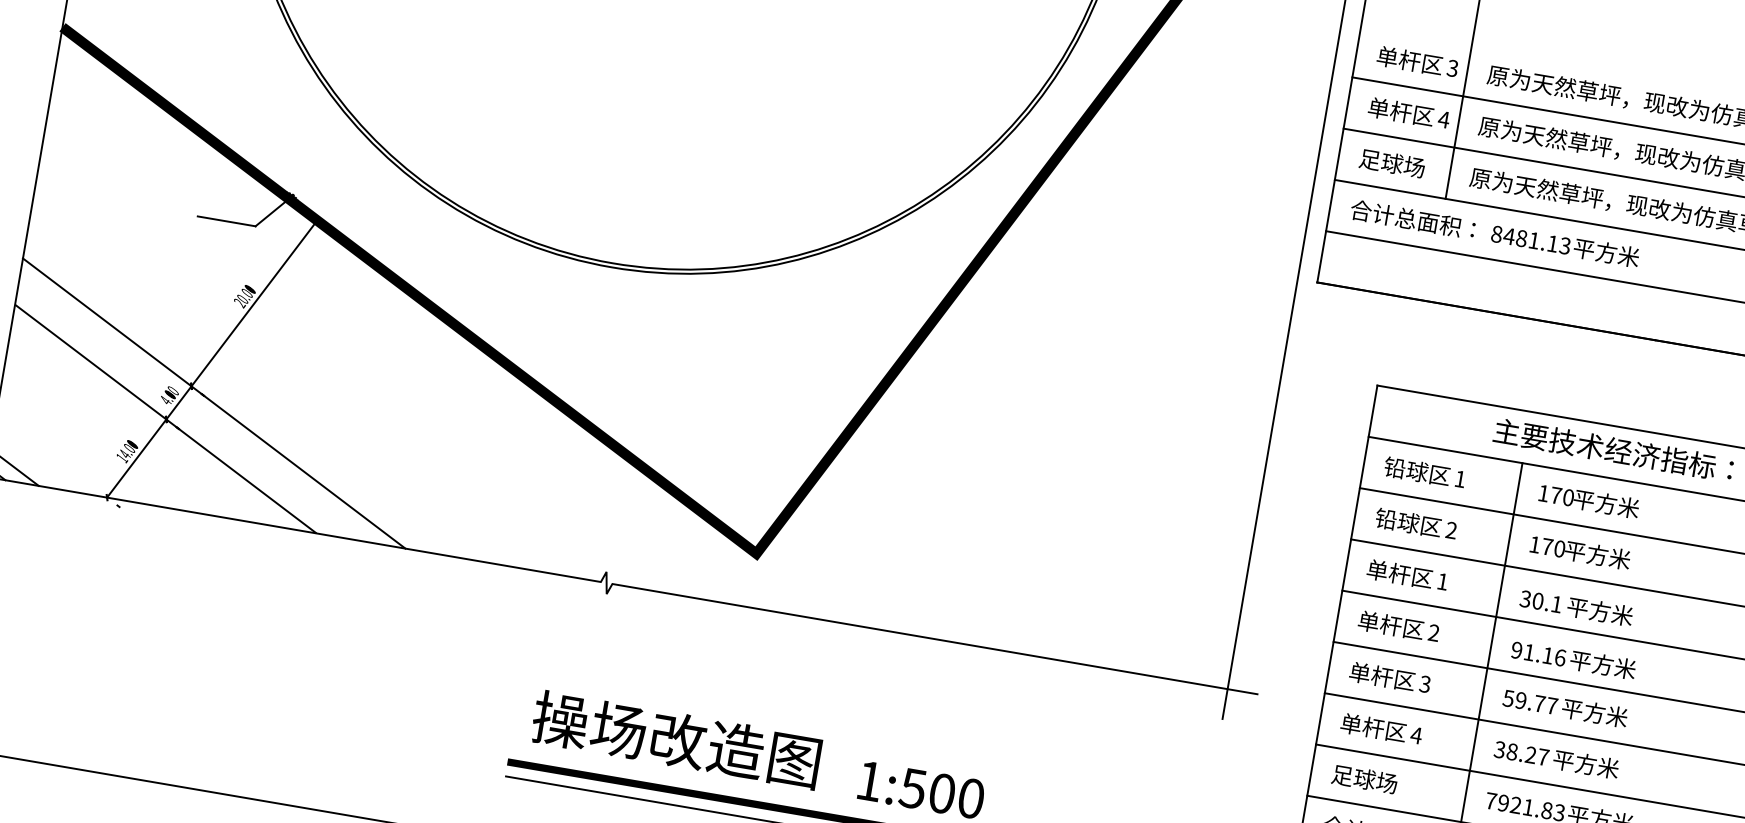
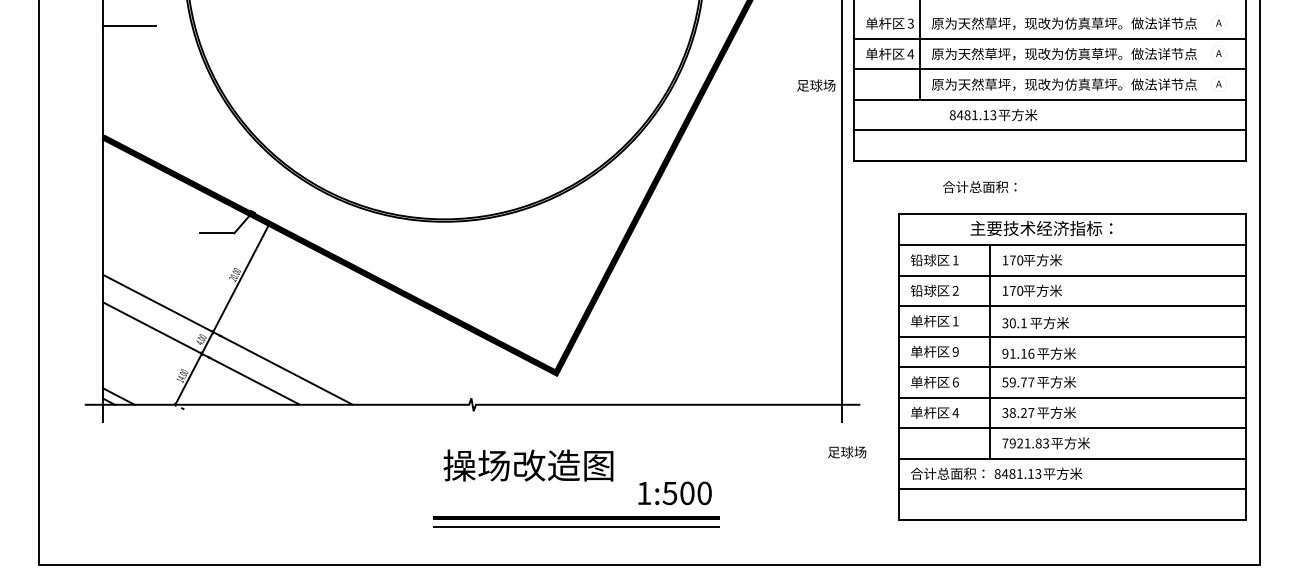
text: (1392, 163) -> (816, 85), moved
text: (1412, 220) -> (979, 187), moved
text: (1433, 632) -> (955, 351), 2 -> 9
text: (1424, 684) -> (955, 382), 3 -> 6
text: (676, 739) -> (528, 465), moved
text: (1365, 779) -> (847, 452), moved

